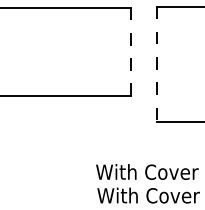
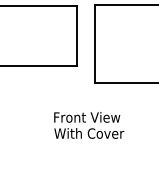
line: (131, 52) -> (77, 35), dashed -> solid
line: (156, 65) -> (94, 44), dashed -> solid
text: (147, 172) -> (88, 117), With Cover -> Front View

